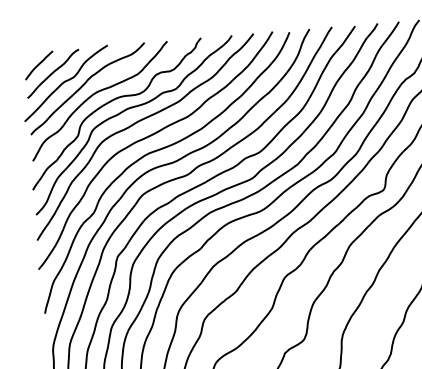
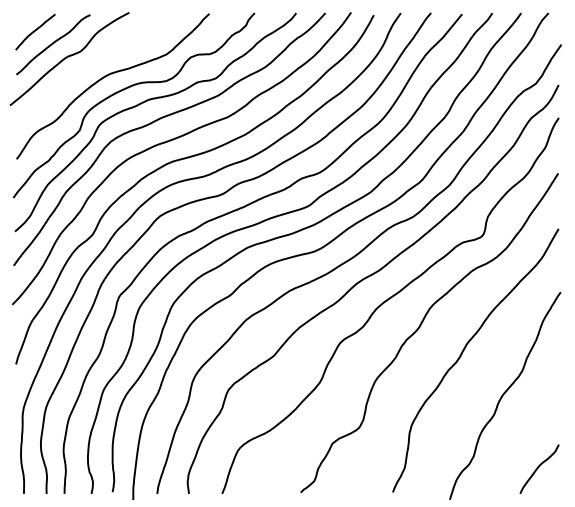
curve: (84, 85) -> (93, 63), removed

